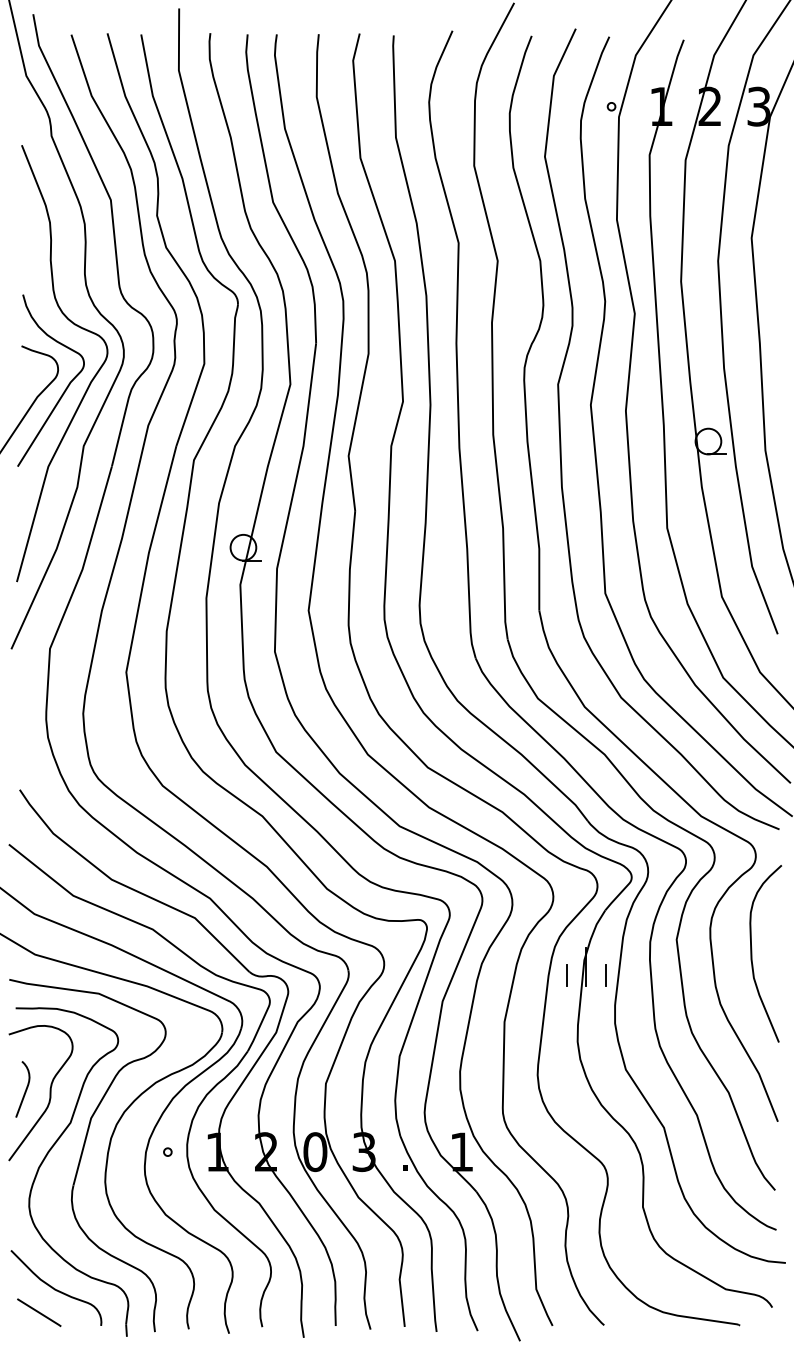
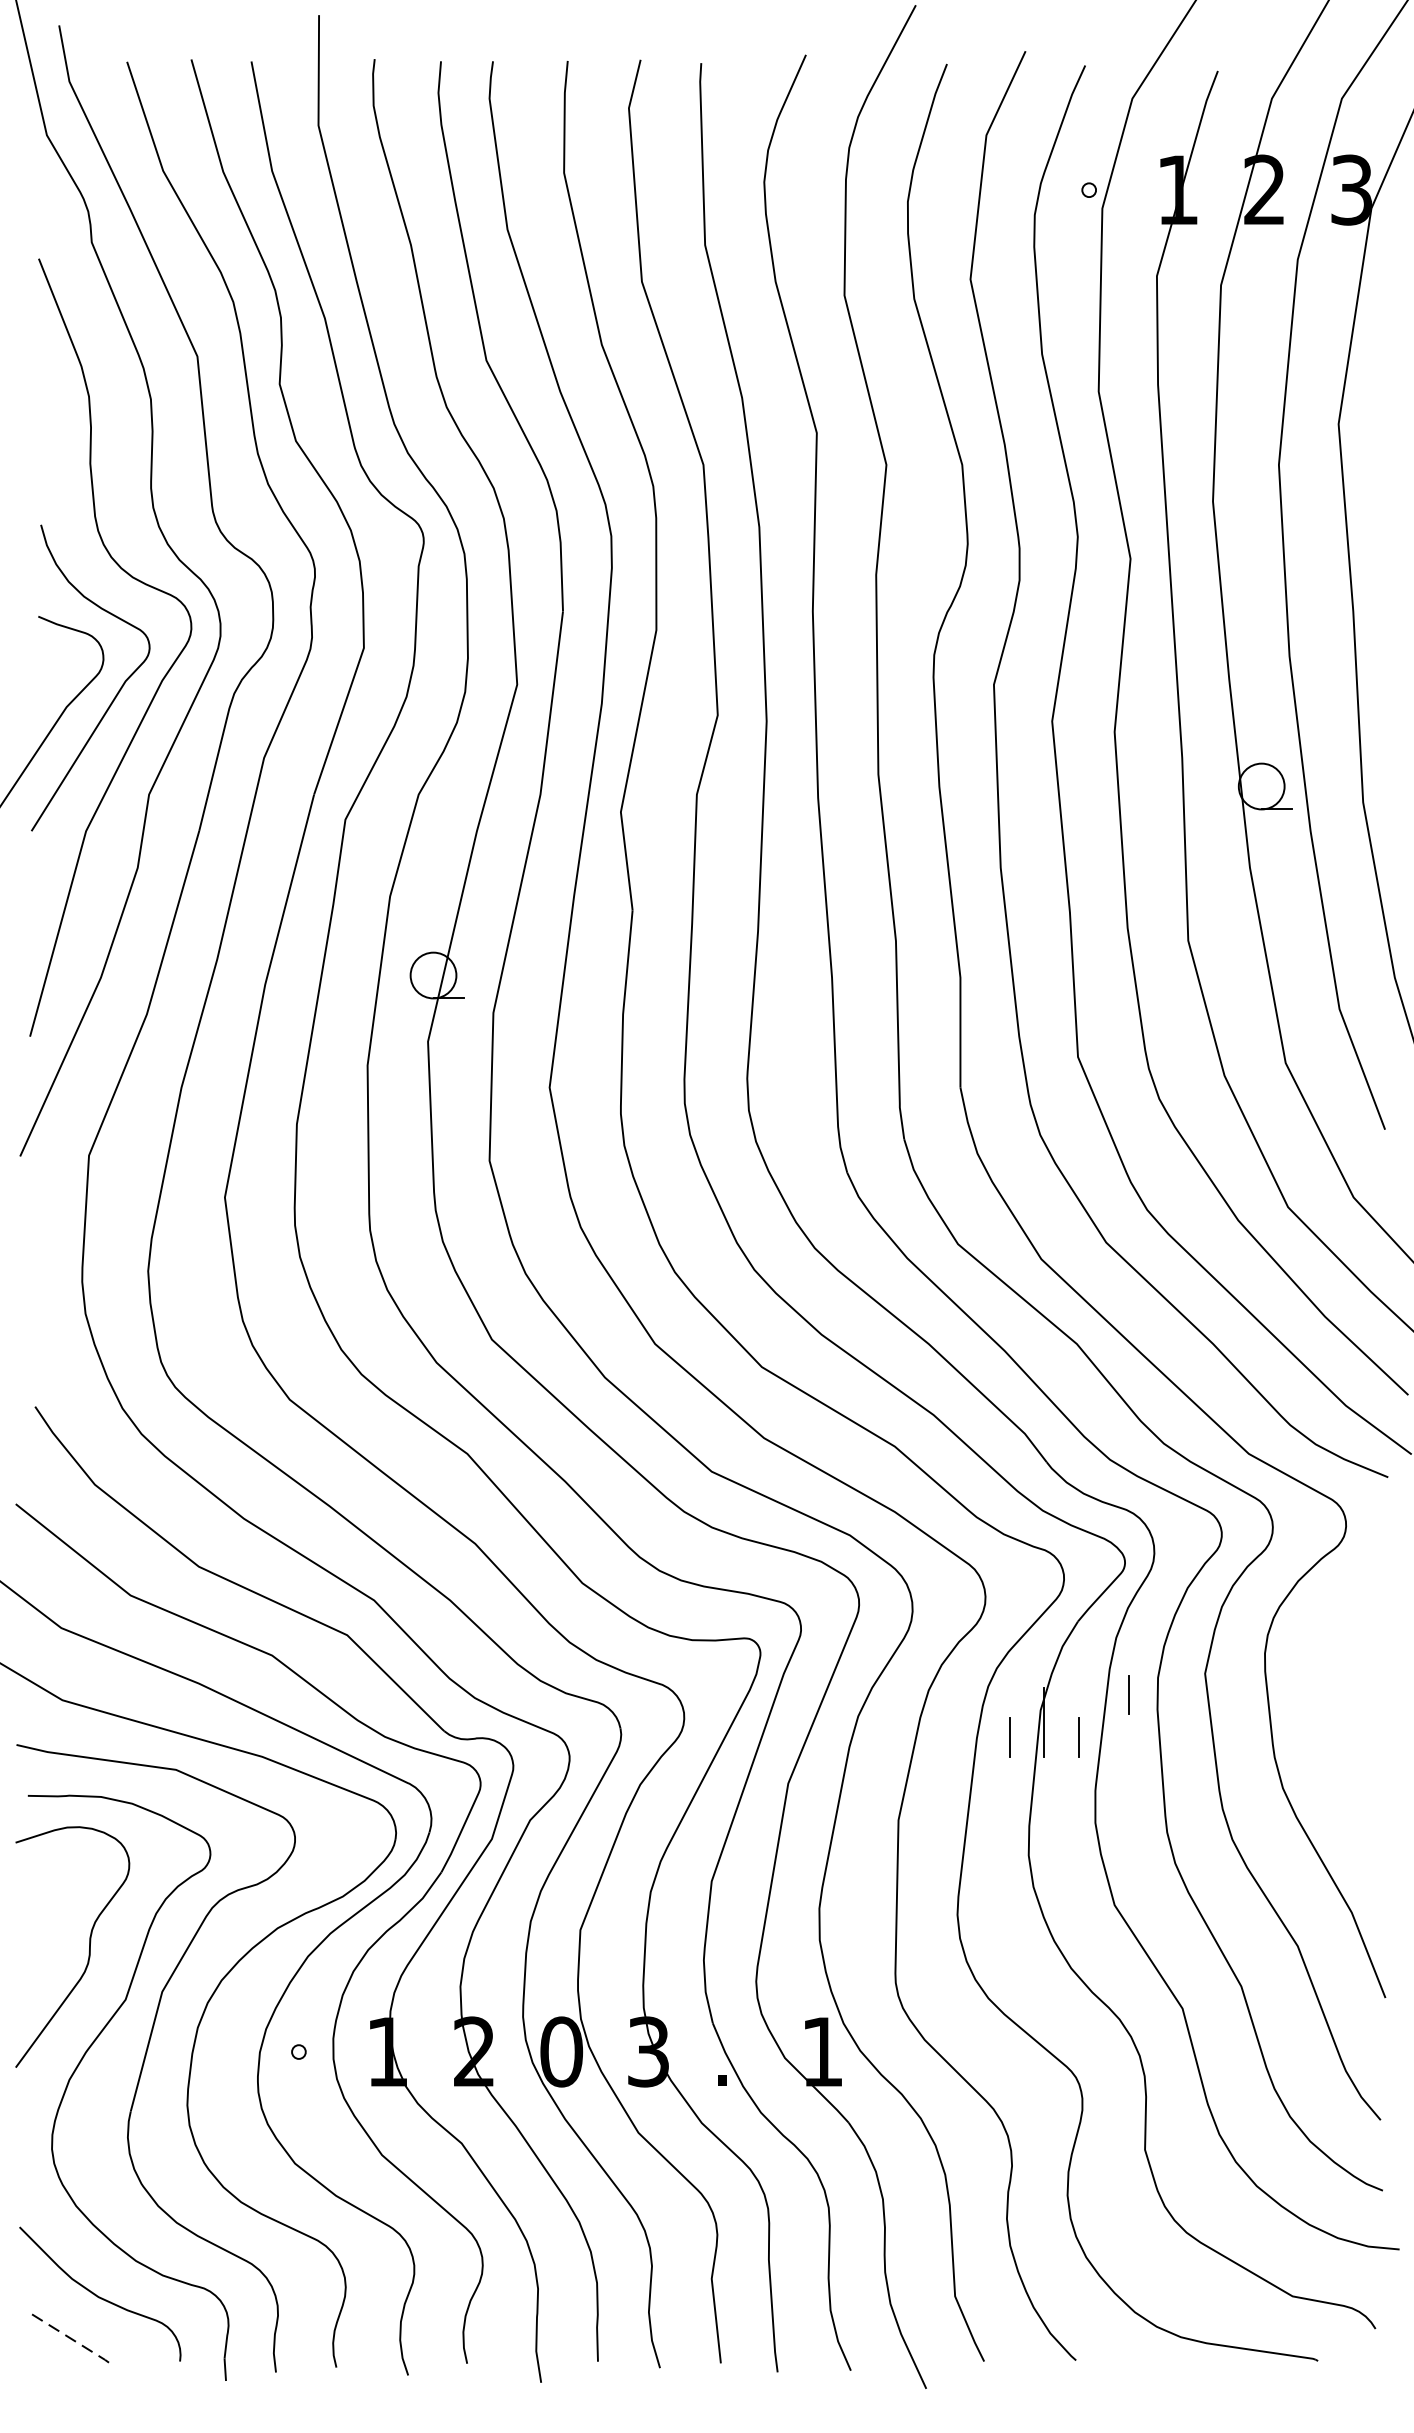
line: (633, 951) -> (1128, 1694), added
curve: (752, 953) -> (1340, 1698), removed
curve: (24, 1091) -> (43, 1944), removed
line: (39, 1313) -> (70, 2339), solid -> dashed

